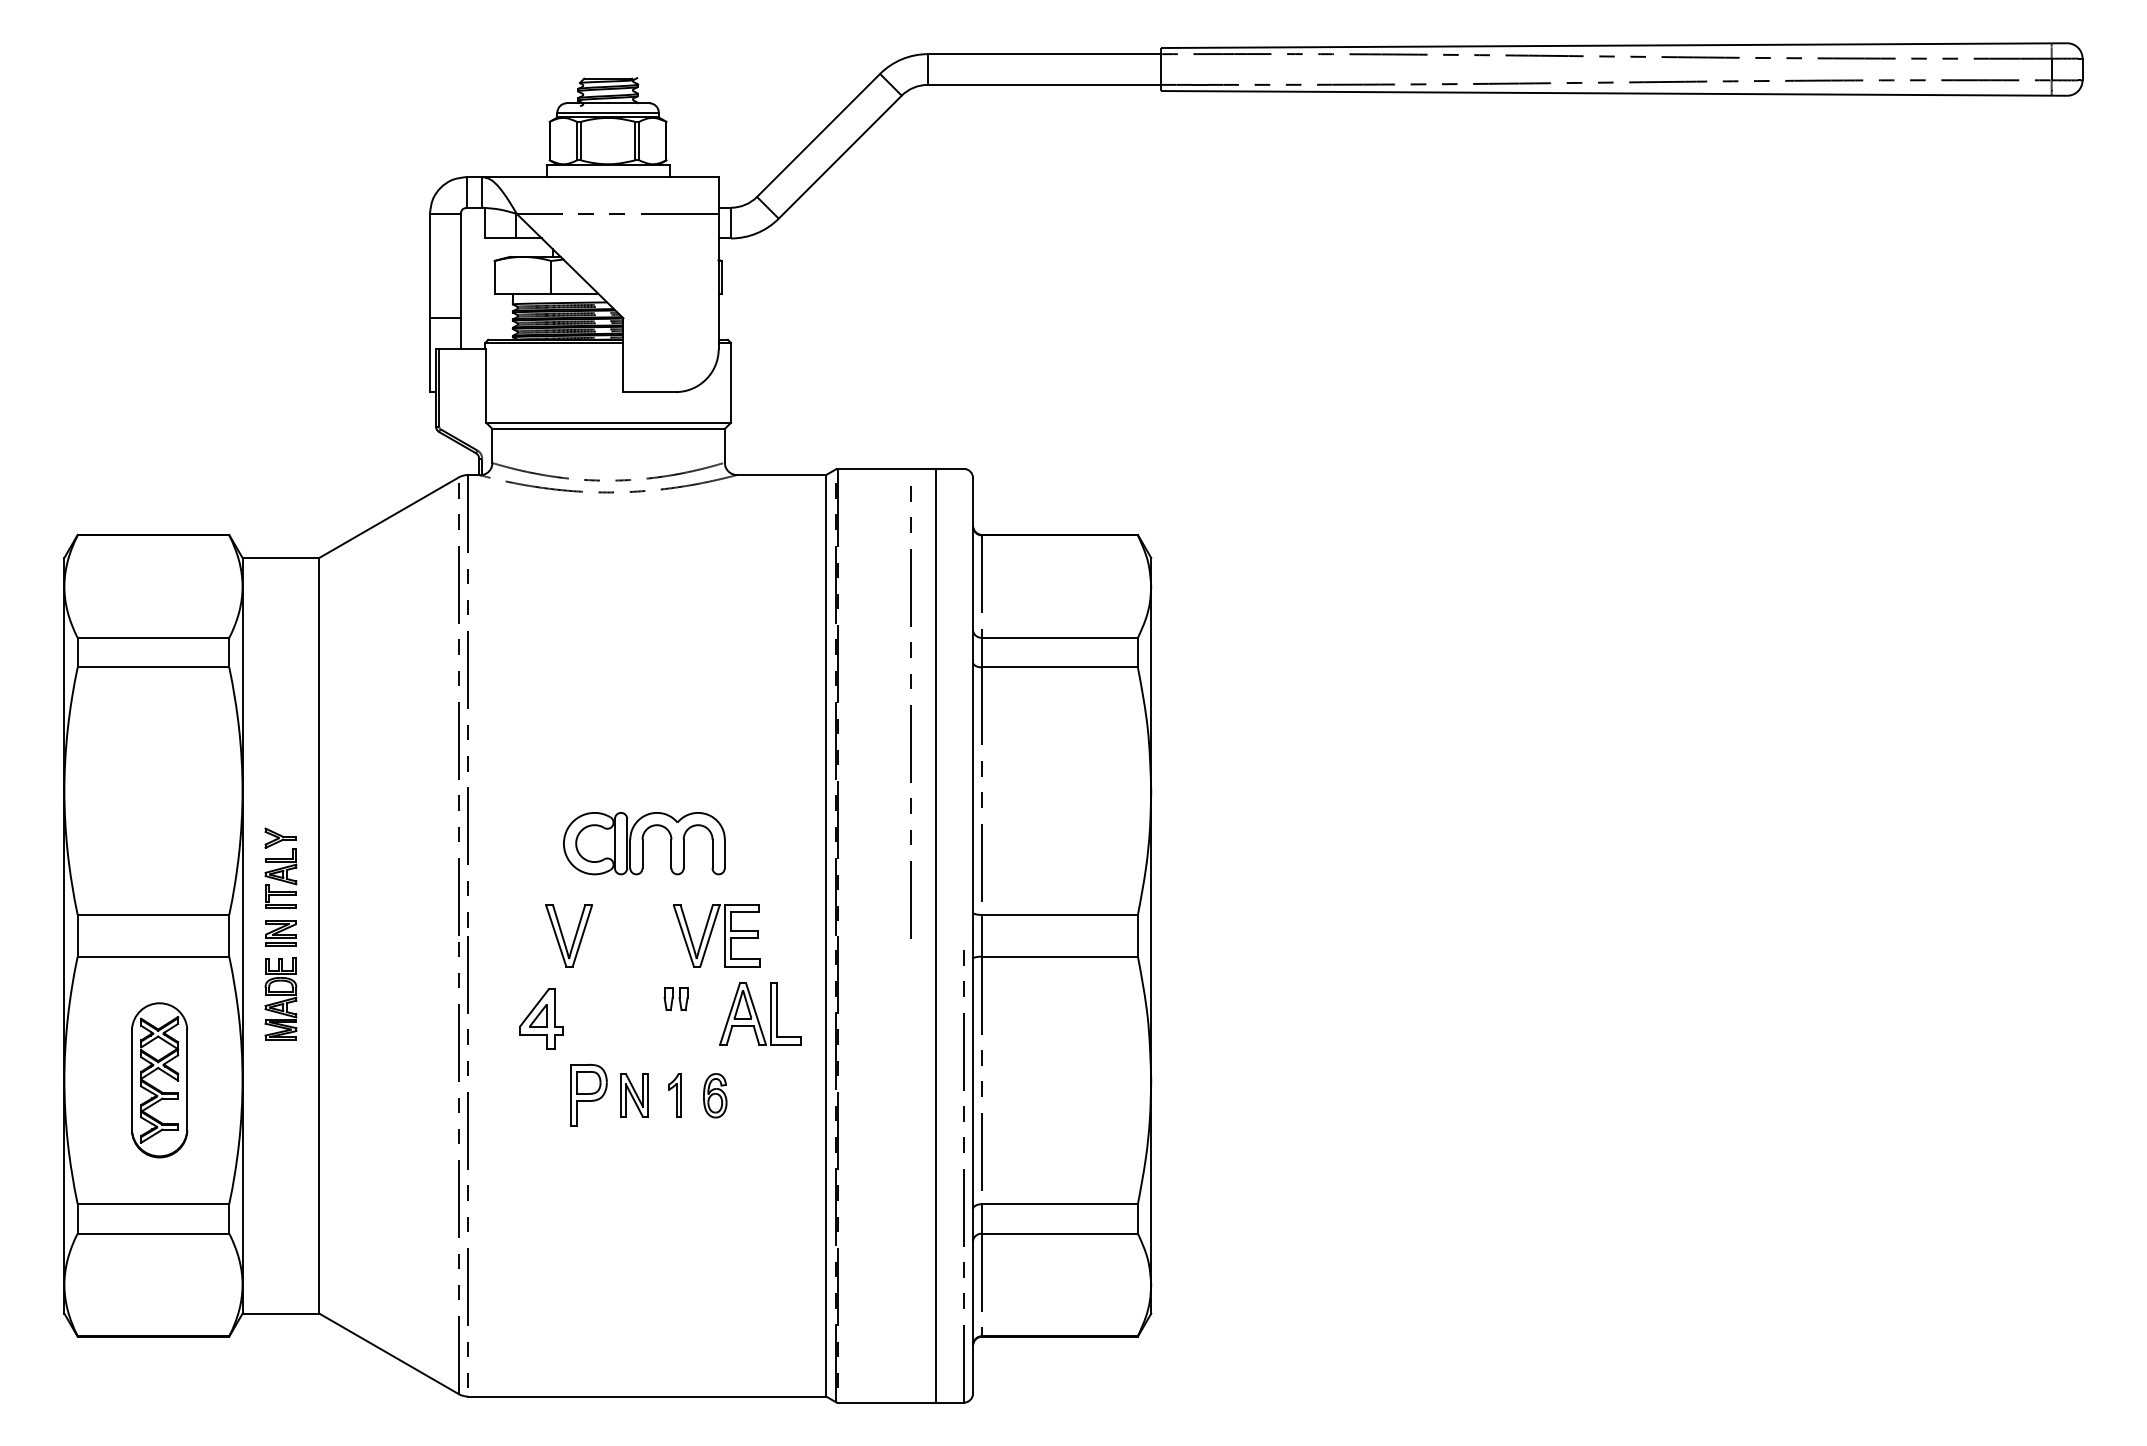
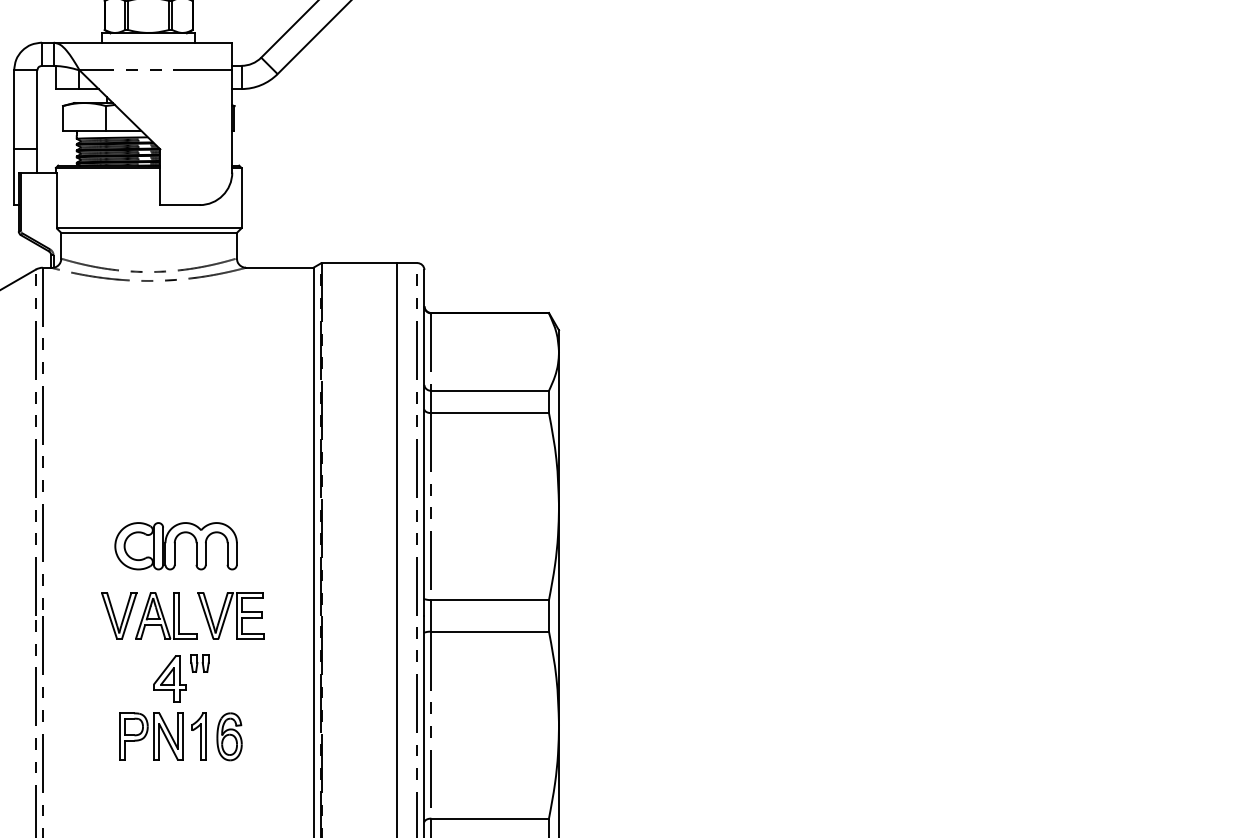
line: (910, 712) -> (417, 444), moved
part: (760, 1013) -> (166, 615), moved
part: (541, 1018) -> (170, 678), moved
part: (634, 1095) -> (168, 736), size x1.43
part: (674, 1095) -> (198, 736), size x1.43
part: (715, 1095) -> (229, 736), size x1.43

